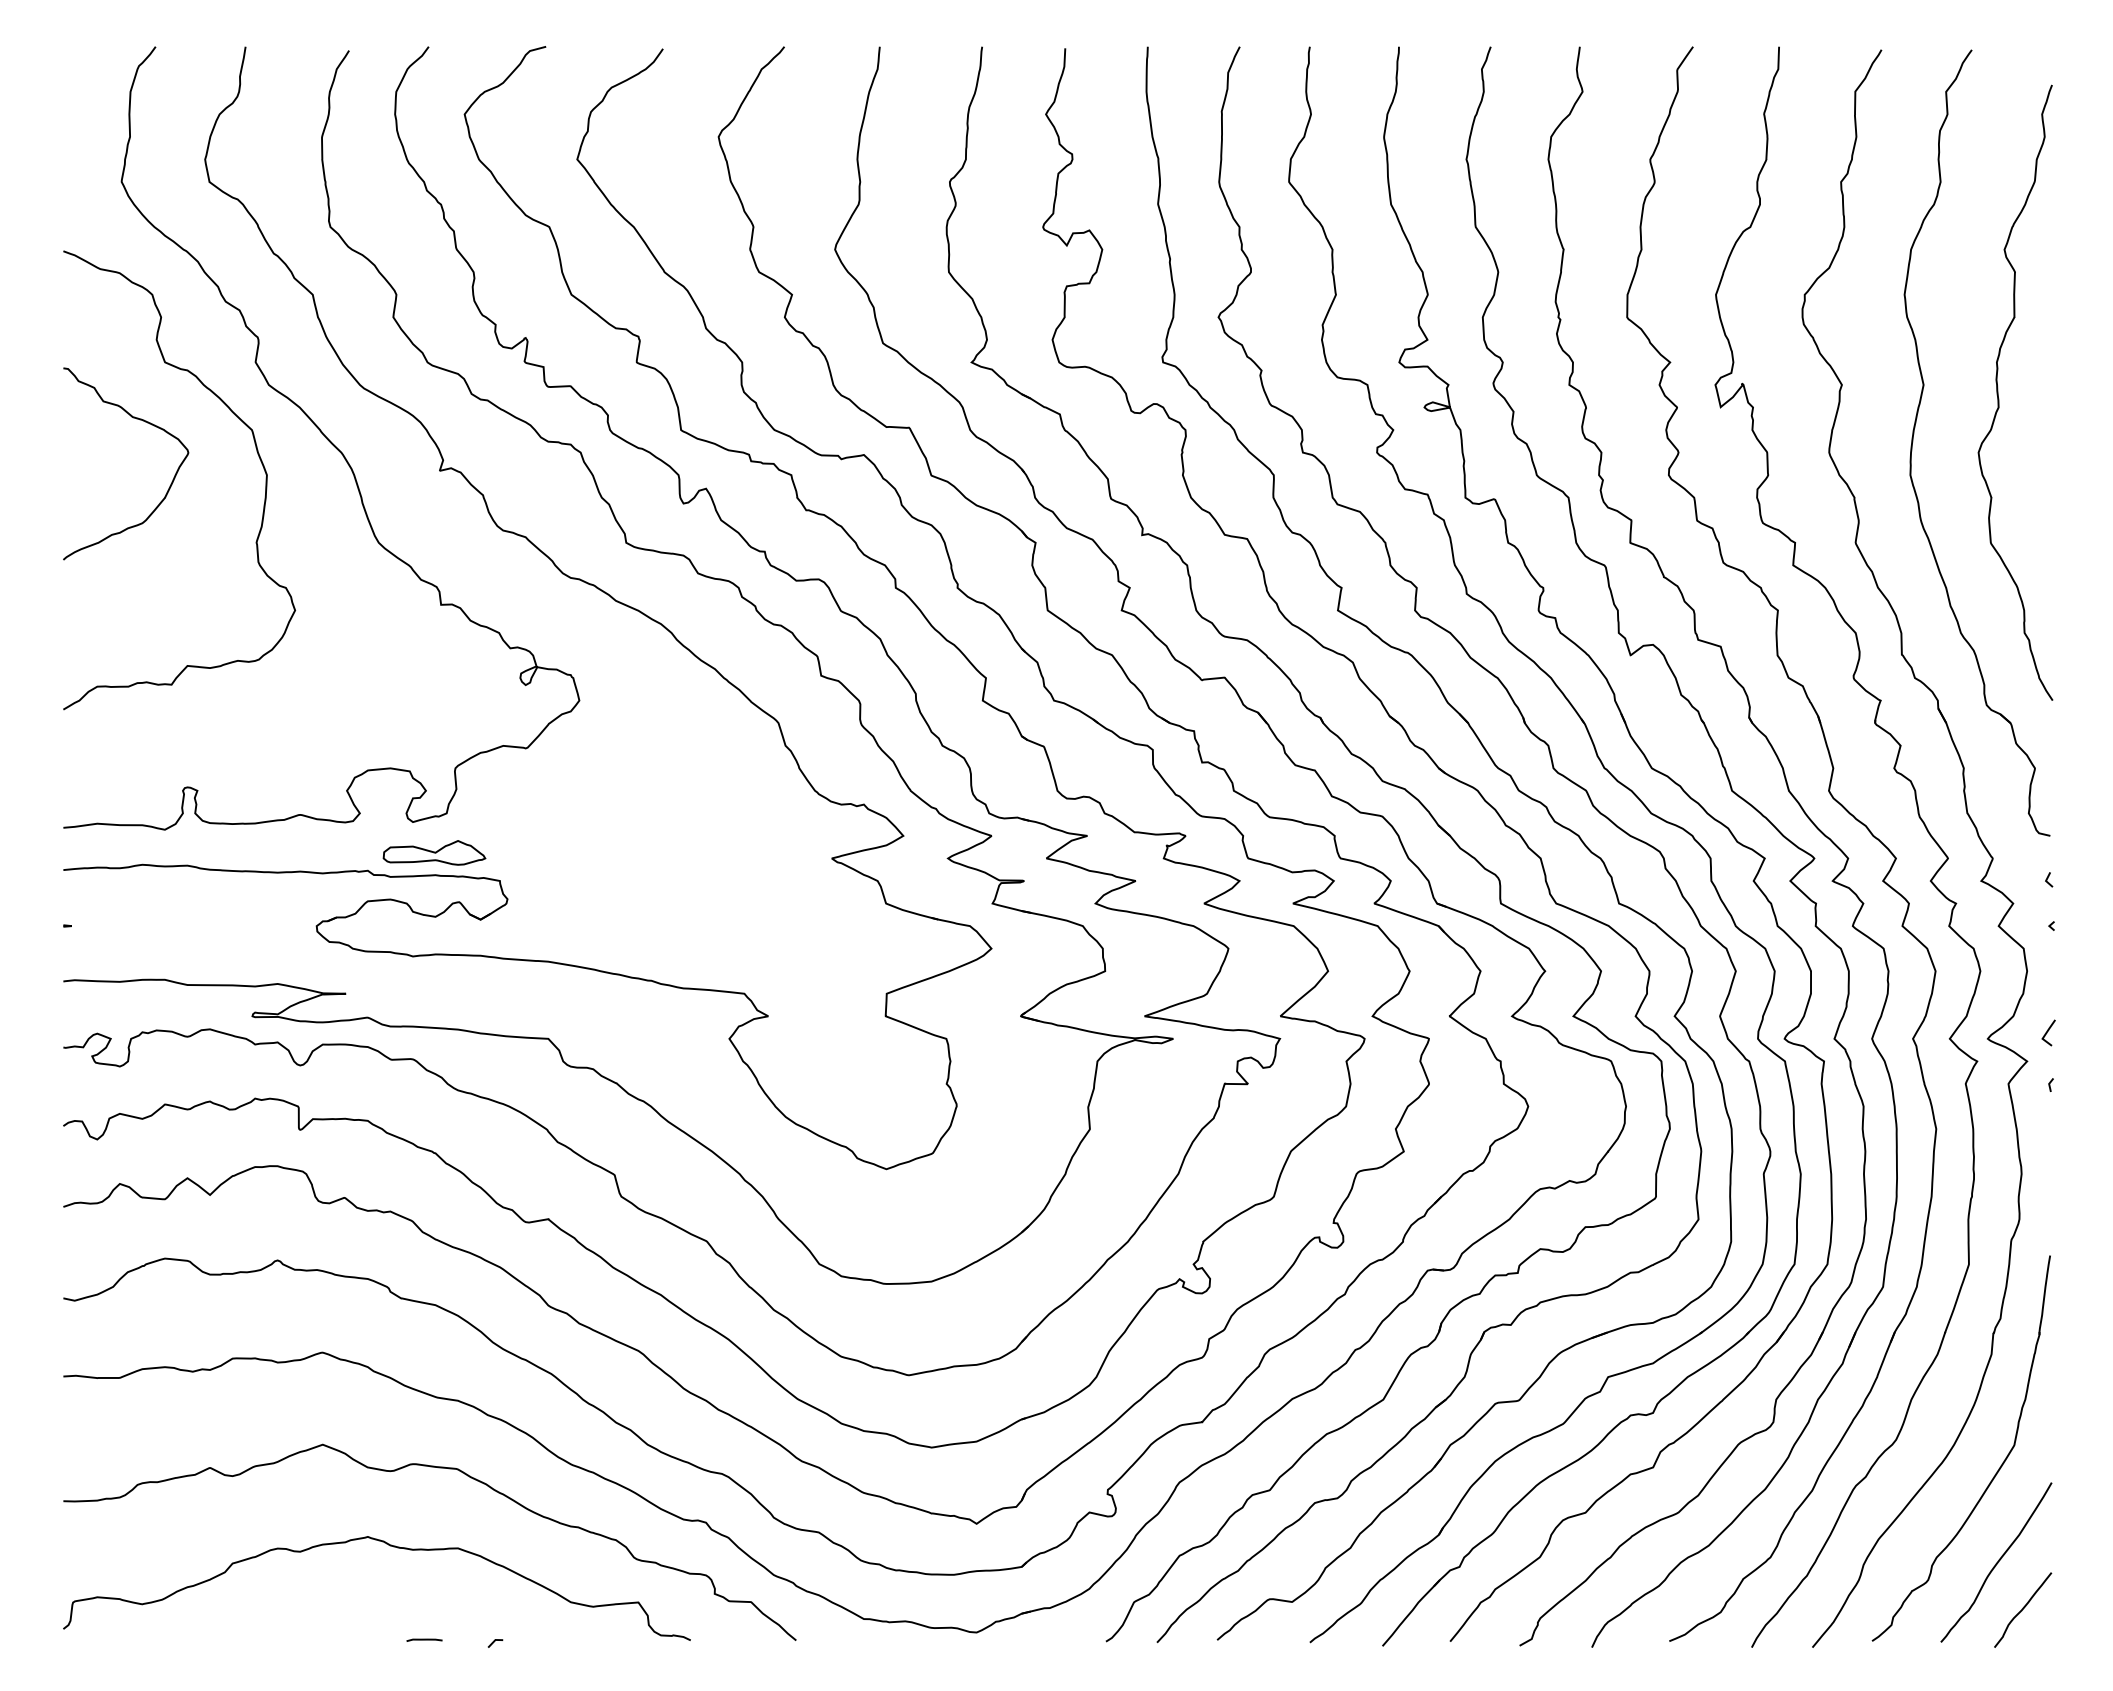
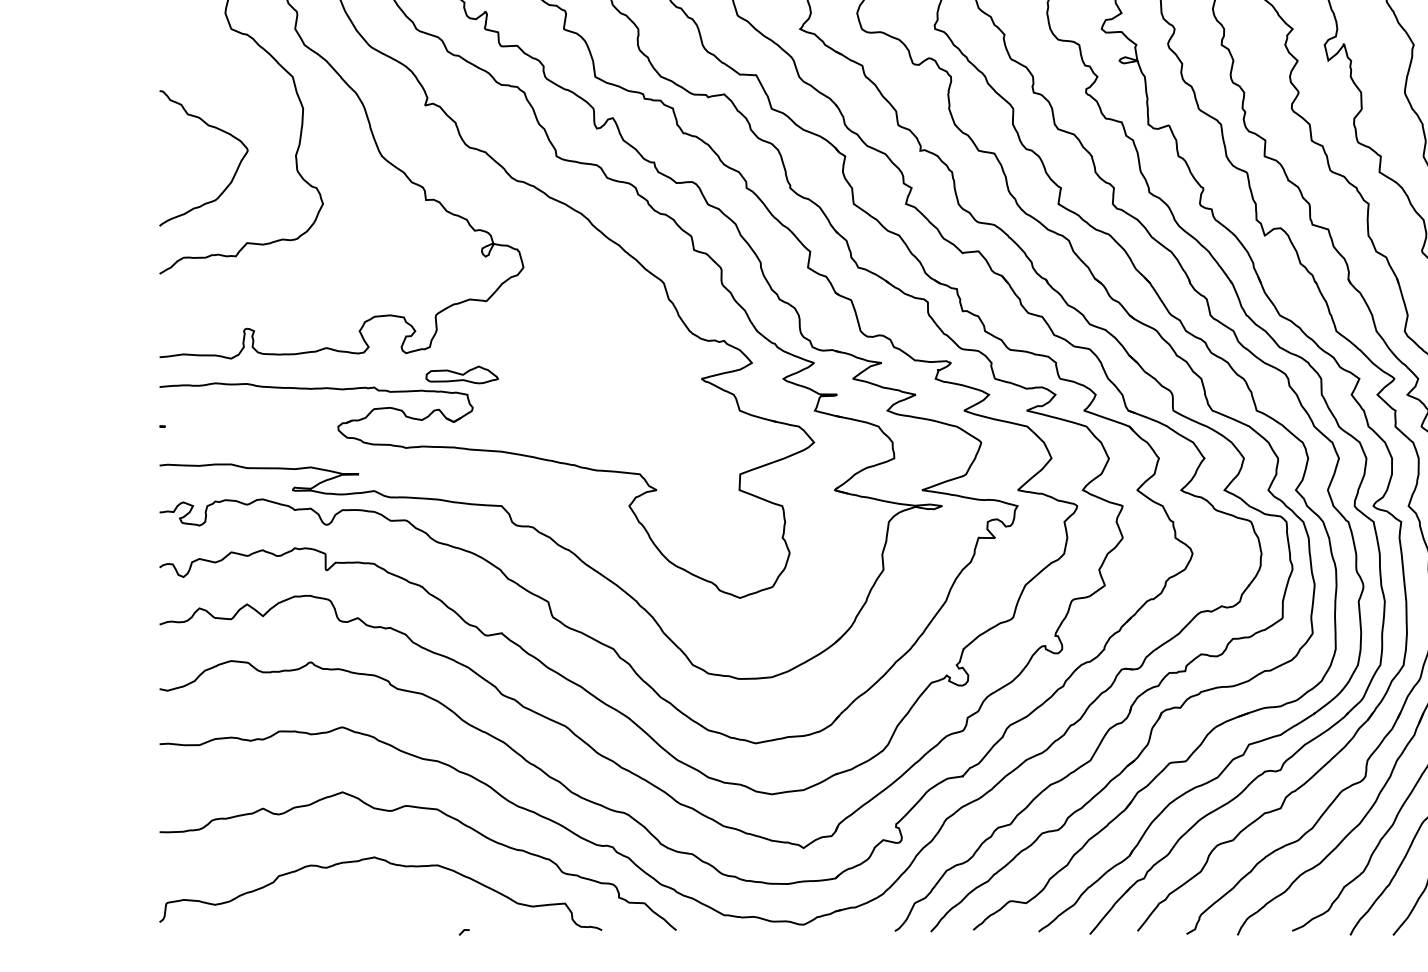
curve: (136, 419) -> (211, 127), moved
part: (434, 852) -> (462, 374), moved
line: (424, 1639) -> (414, 929), removed

